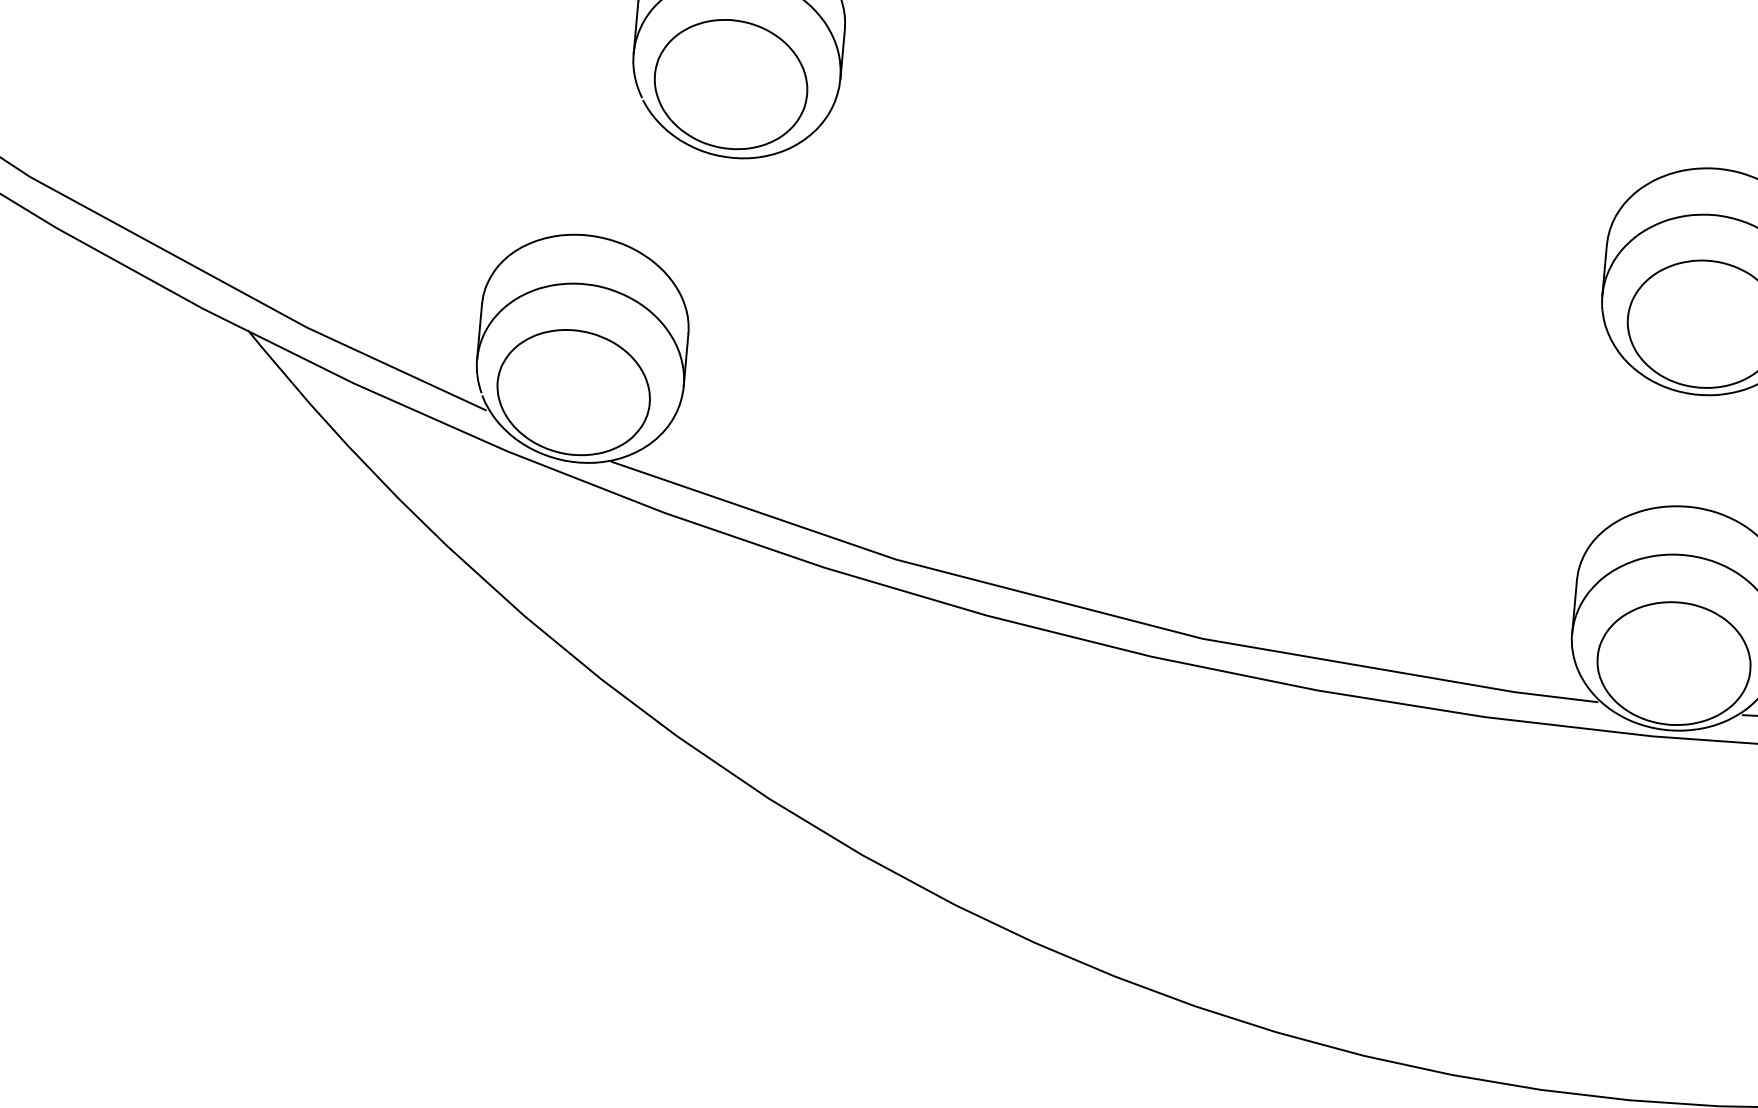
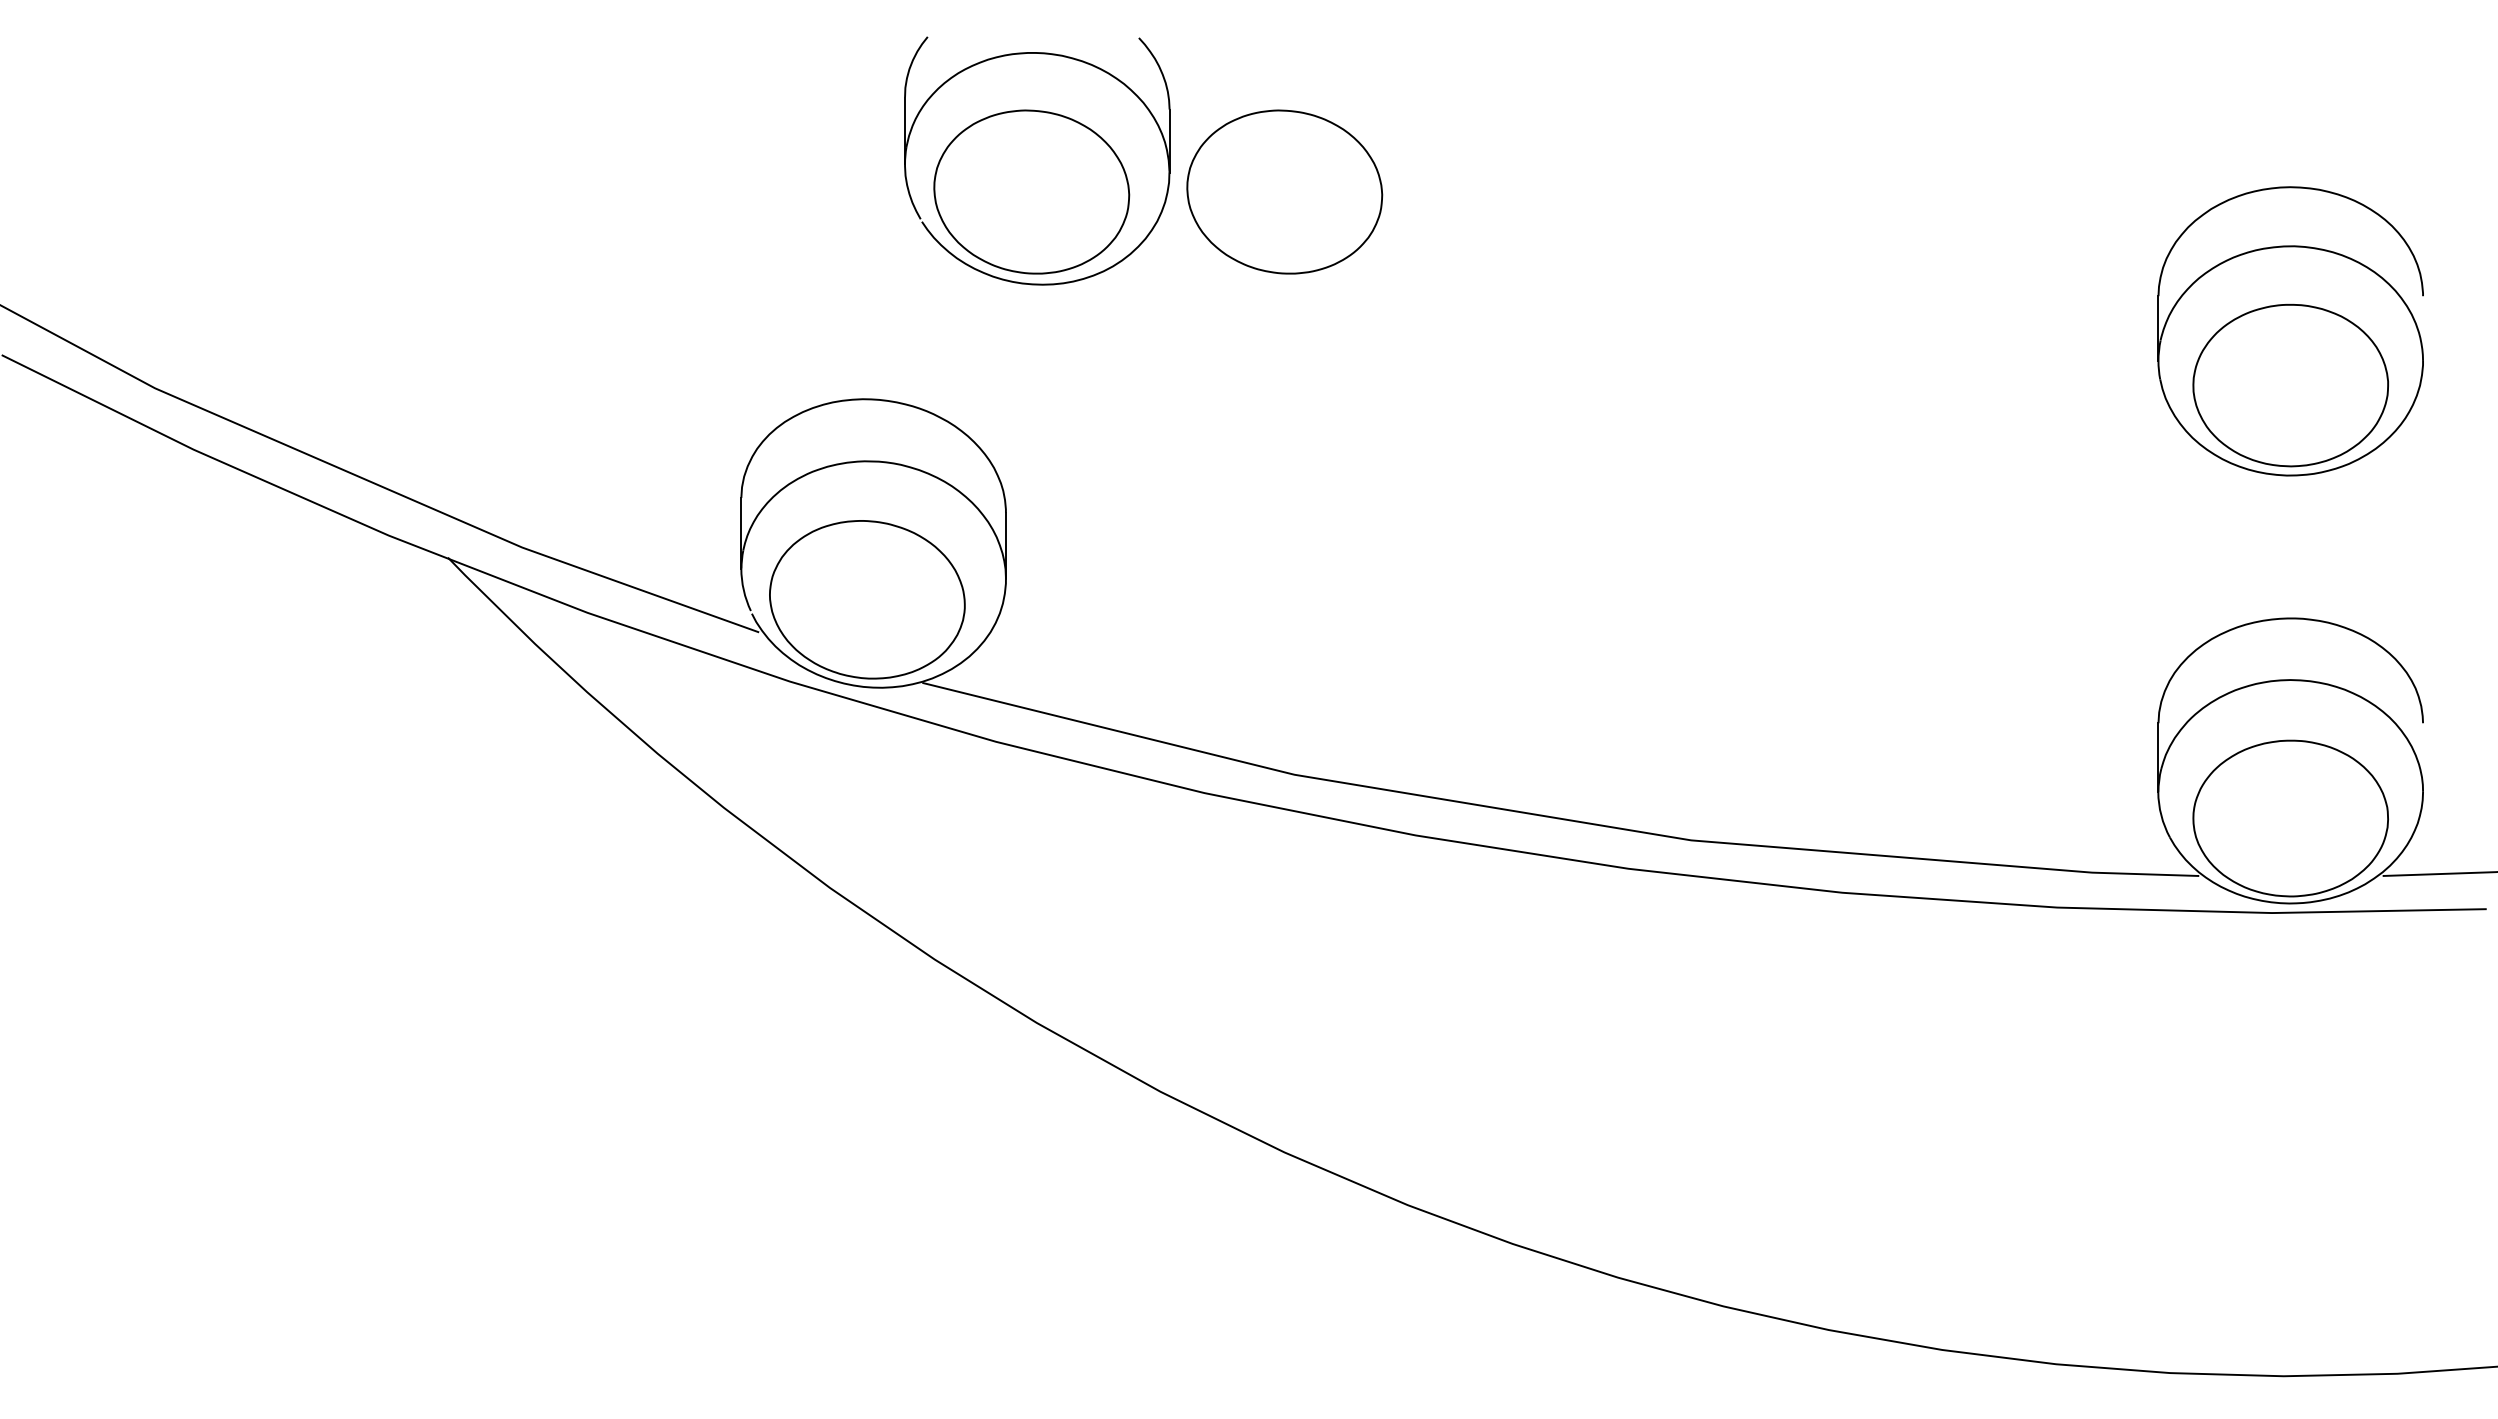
part: (929, 101) -> (1284, 191), added

